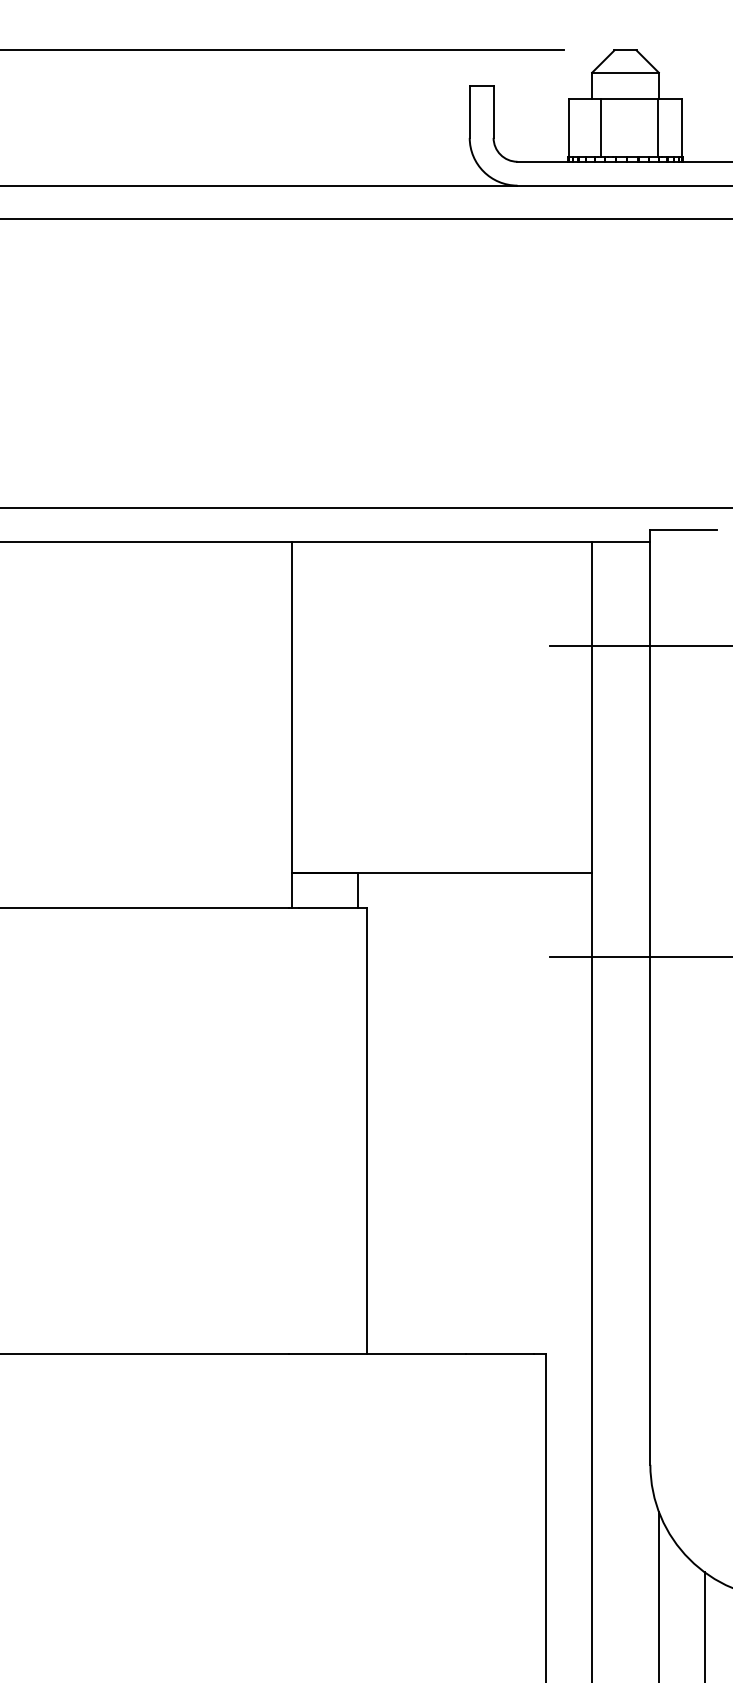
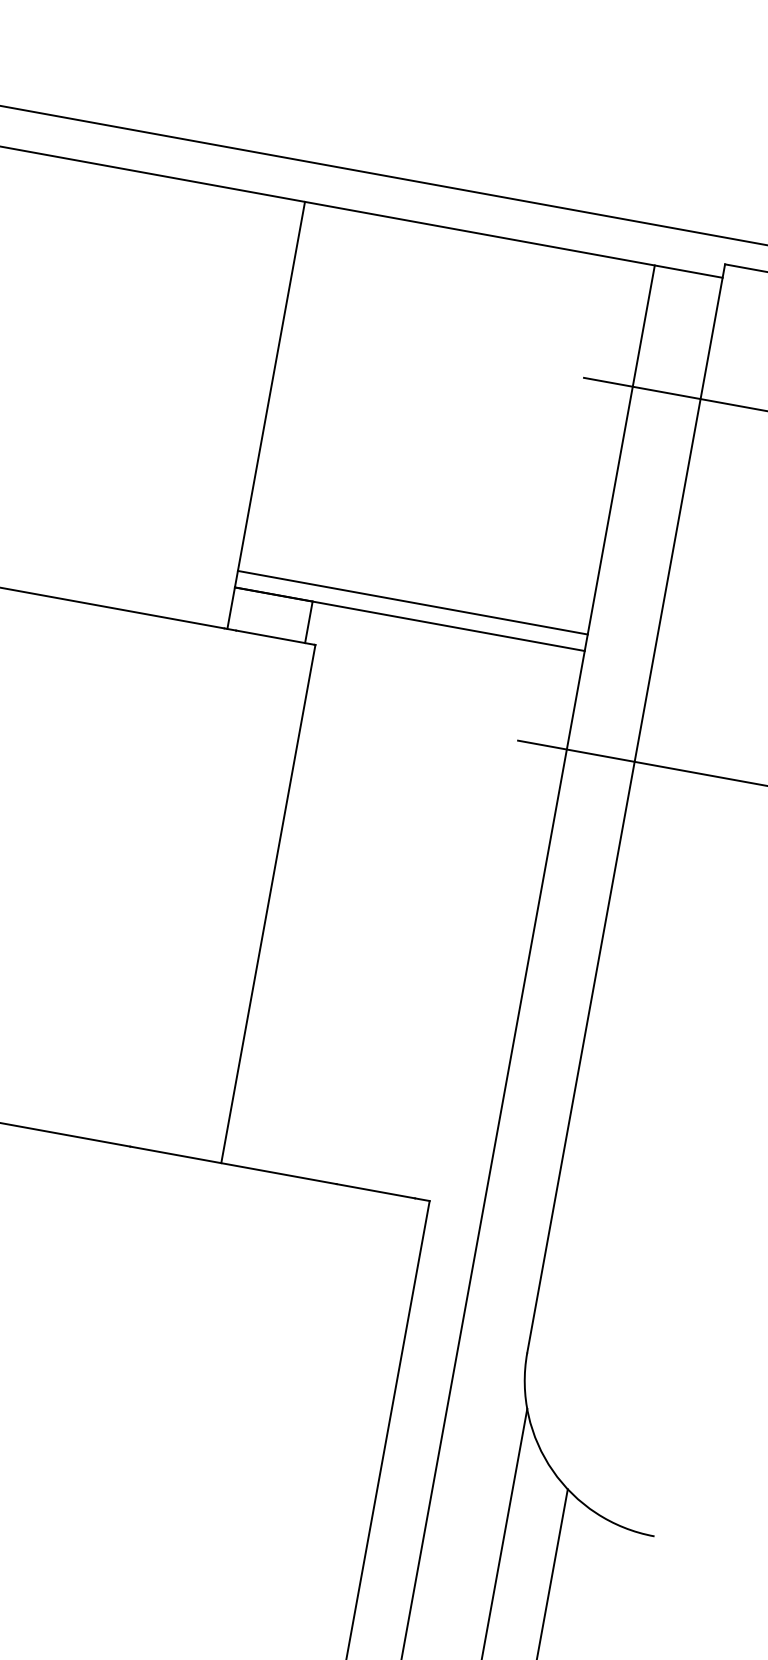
line: (441, 858) -> (412, 602), added

